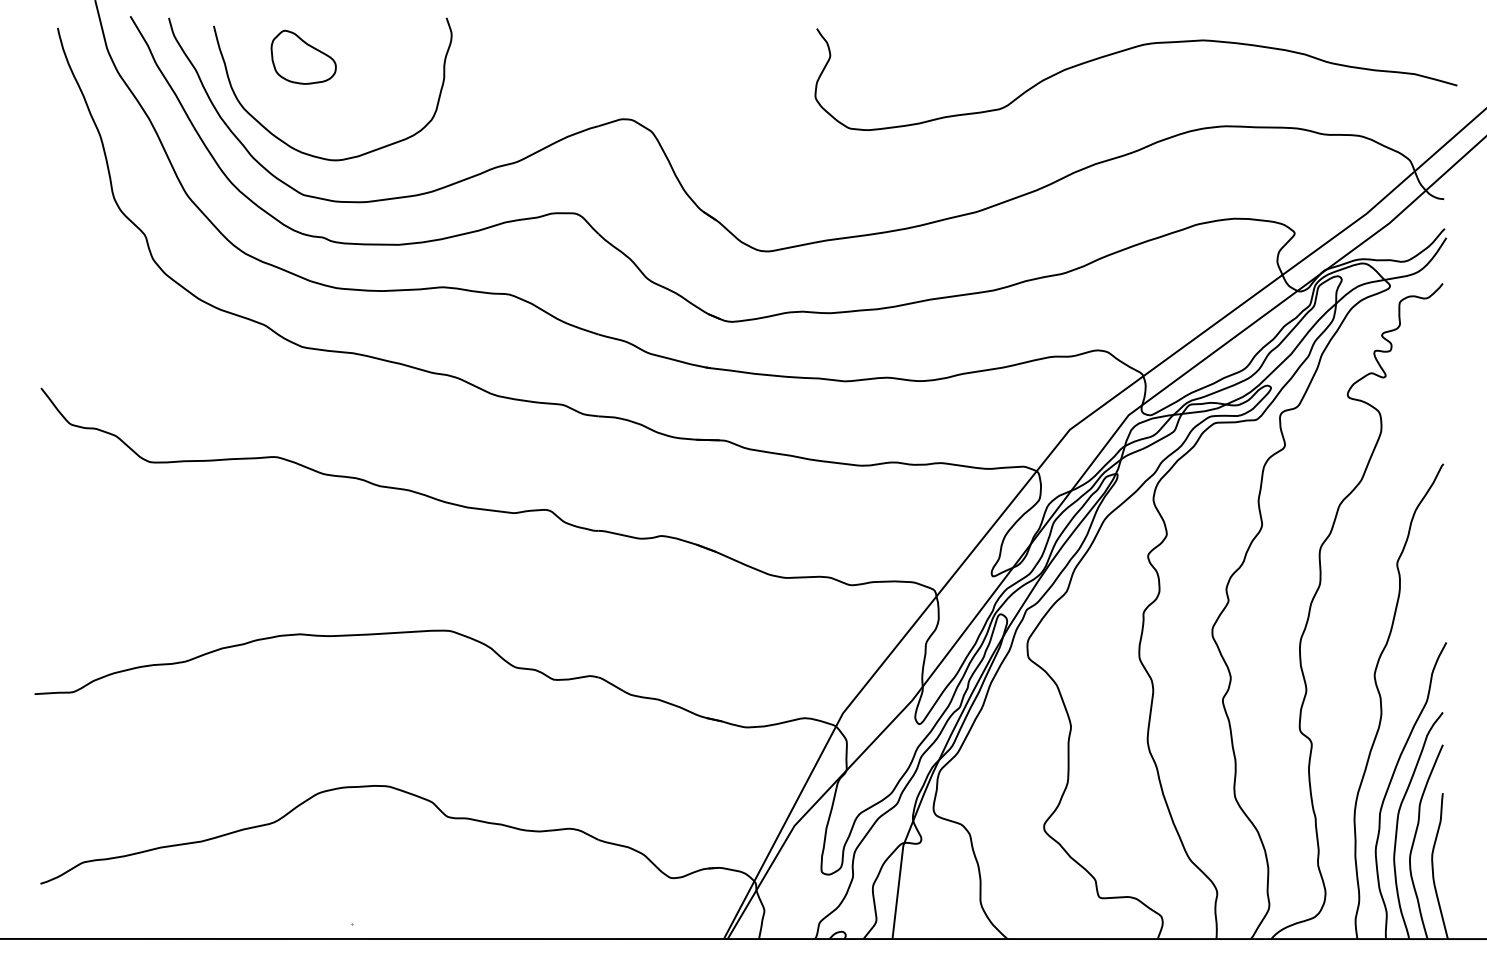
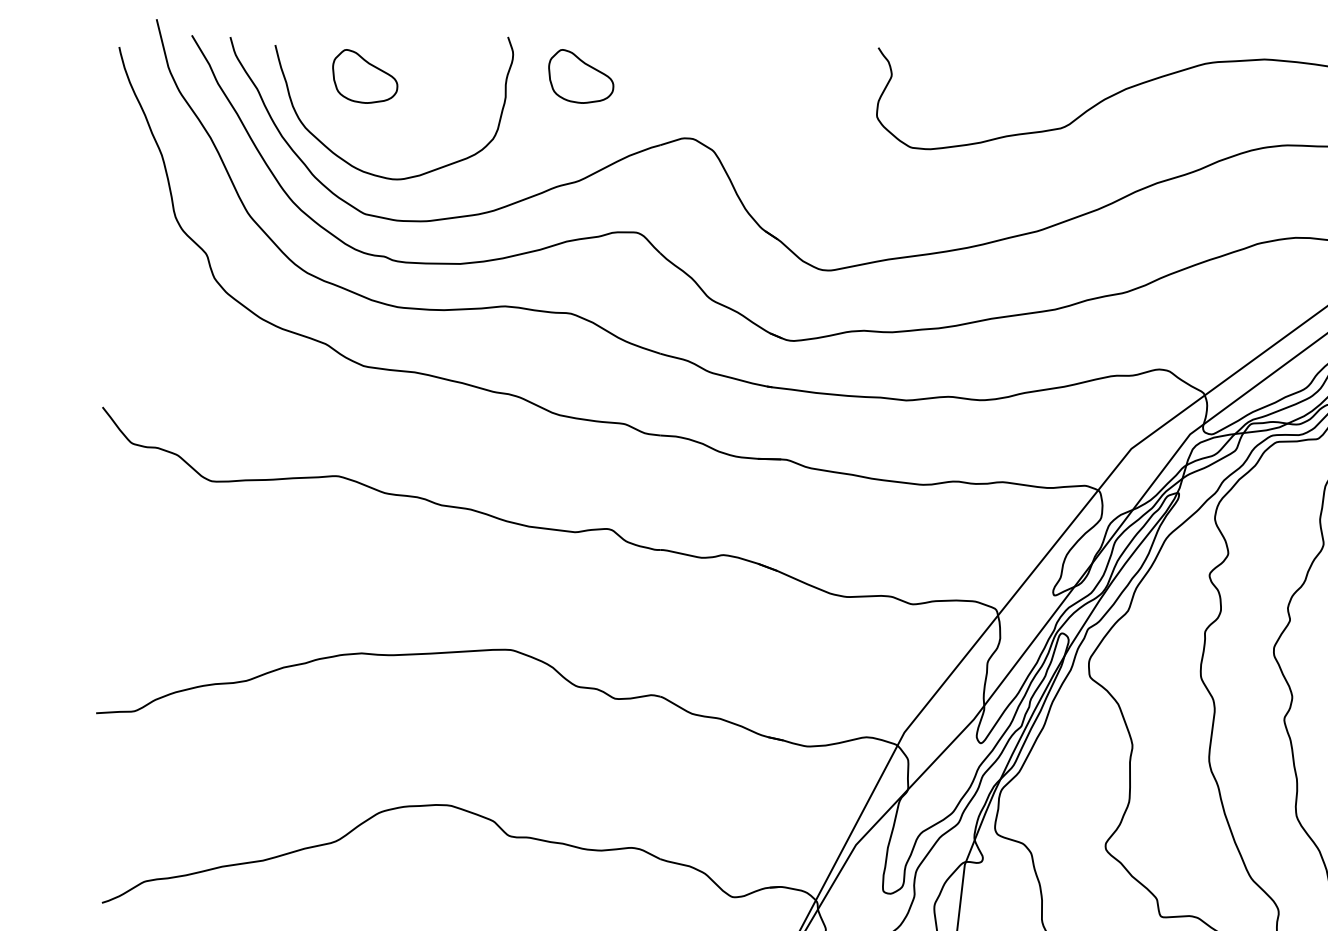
part: (519, 56) -> (580, 75), added

